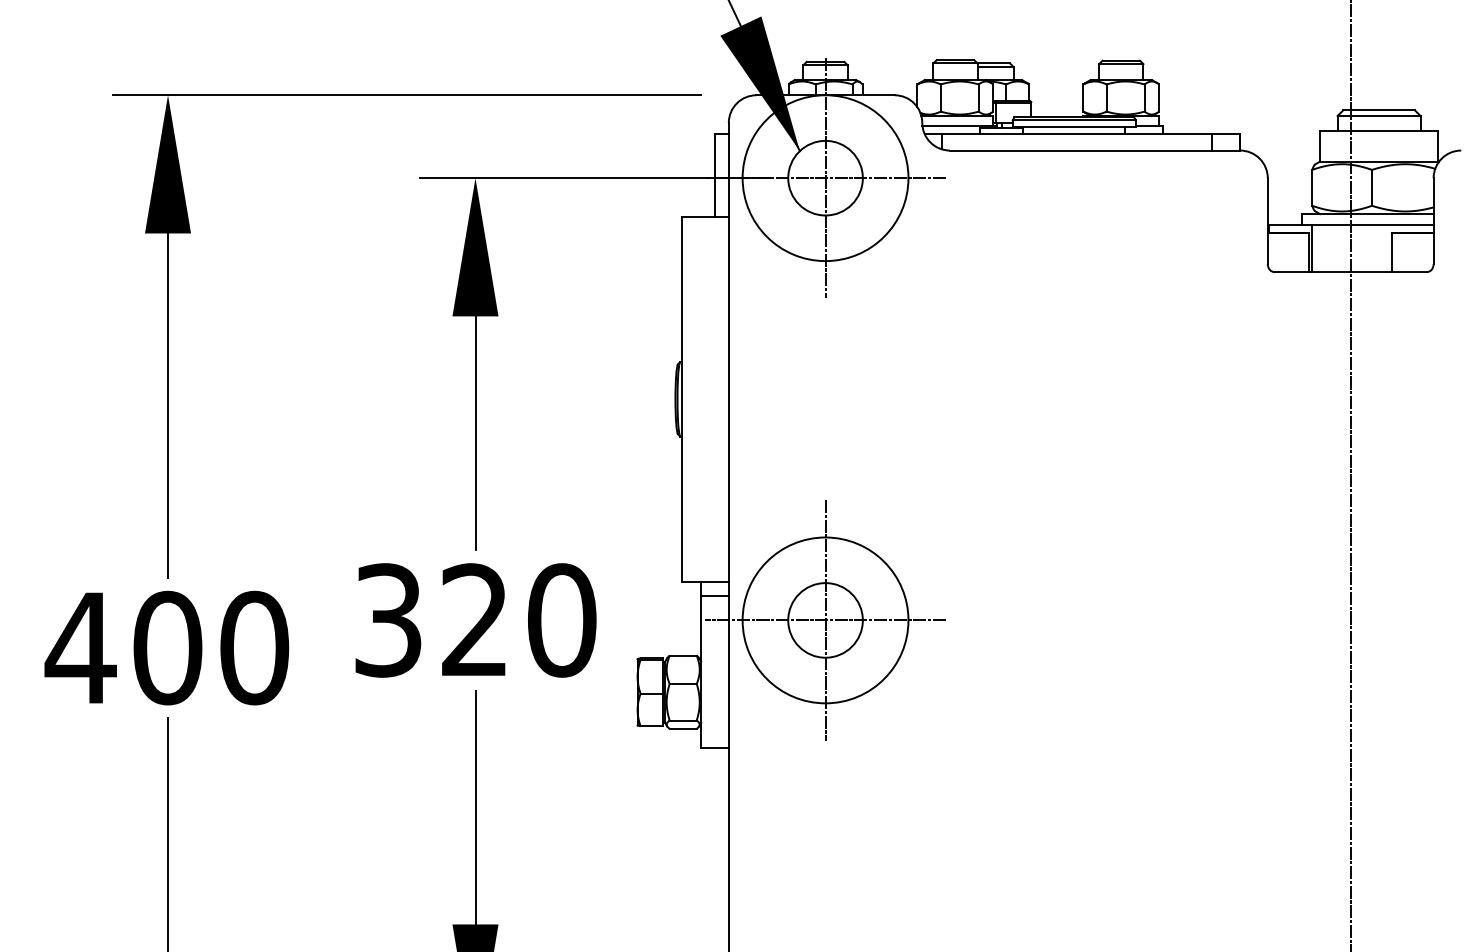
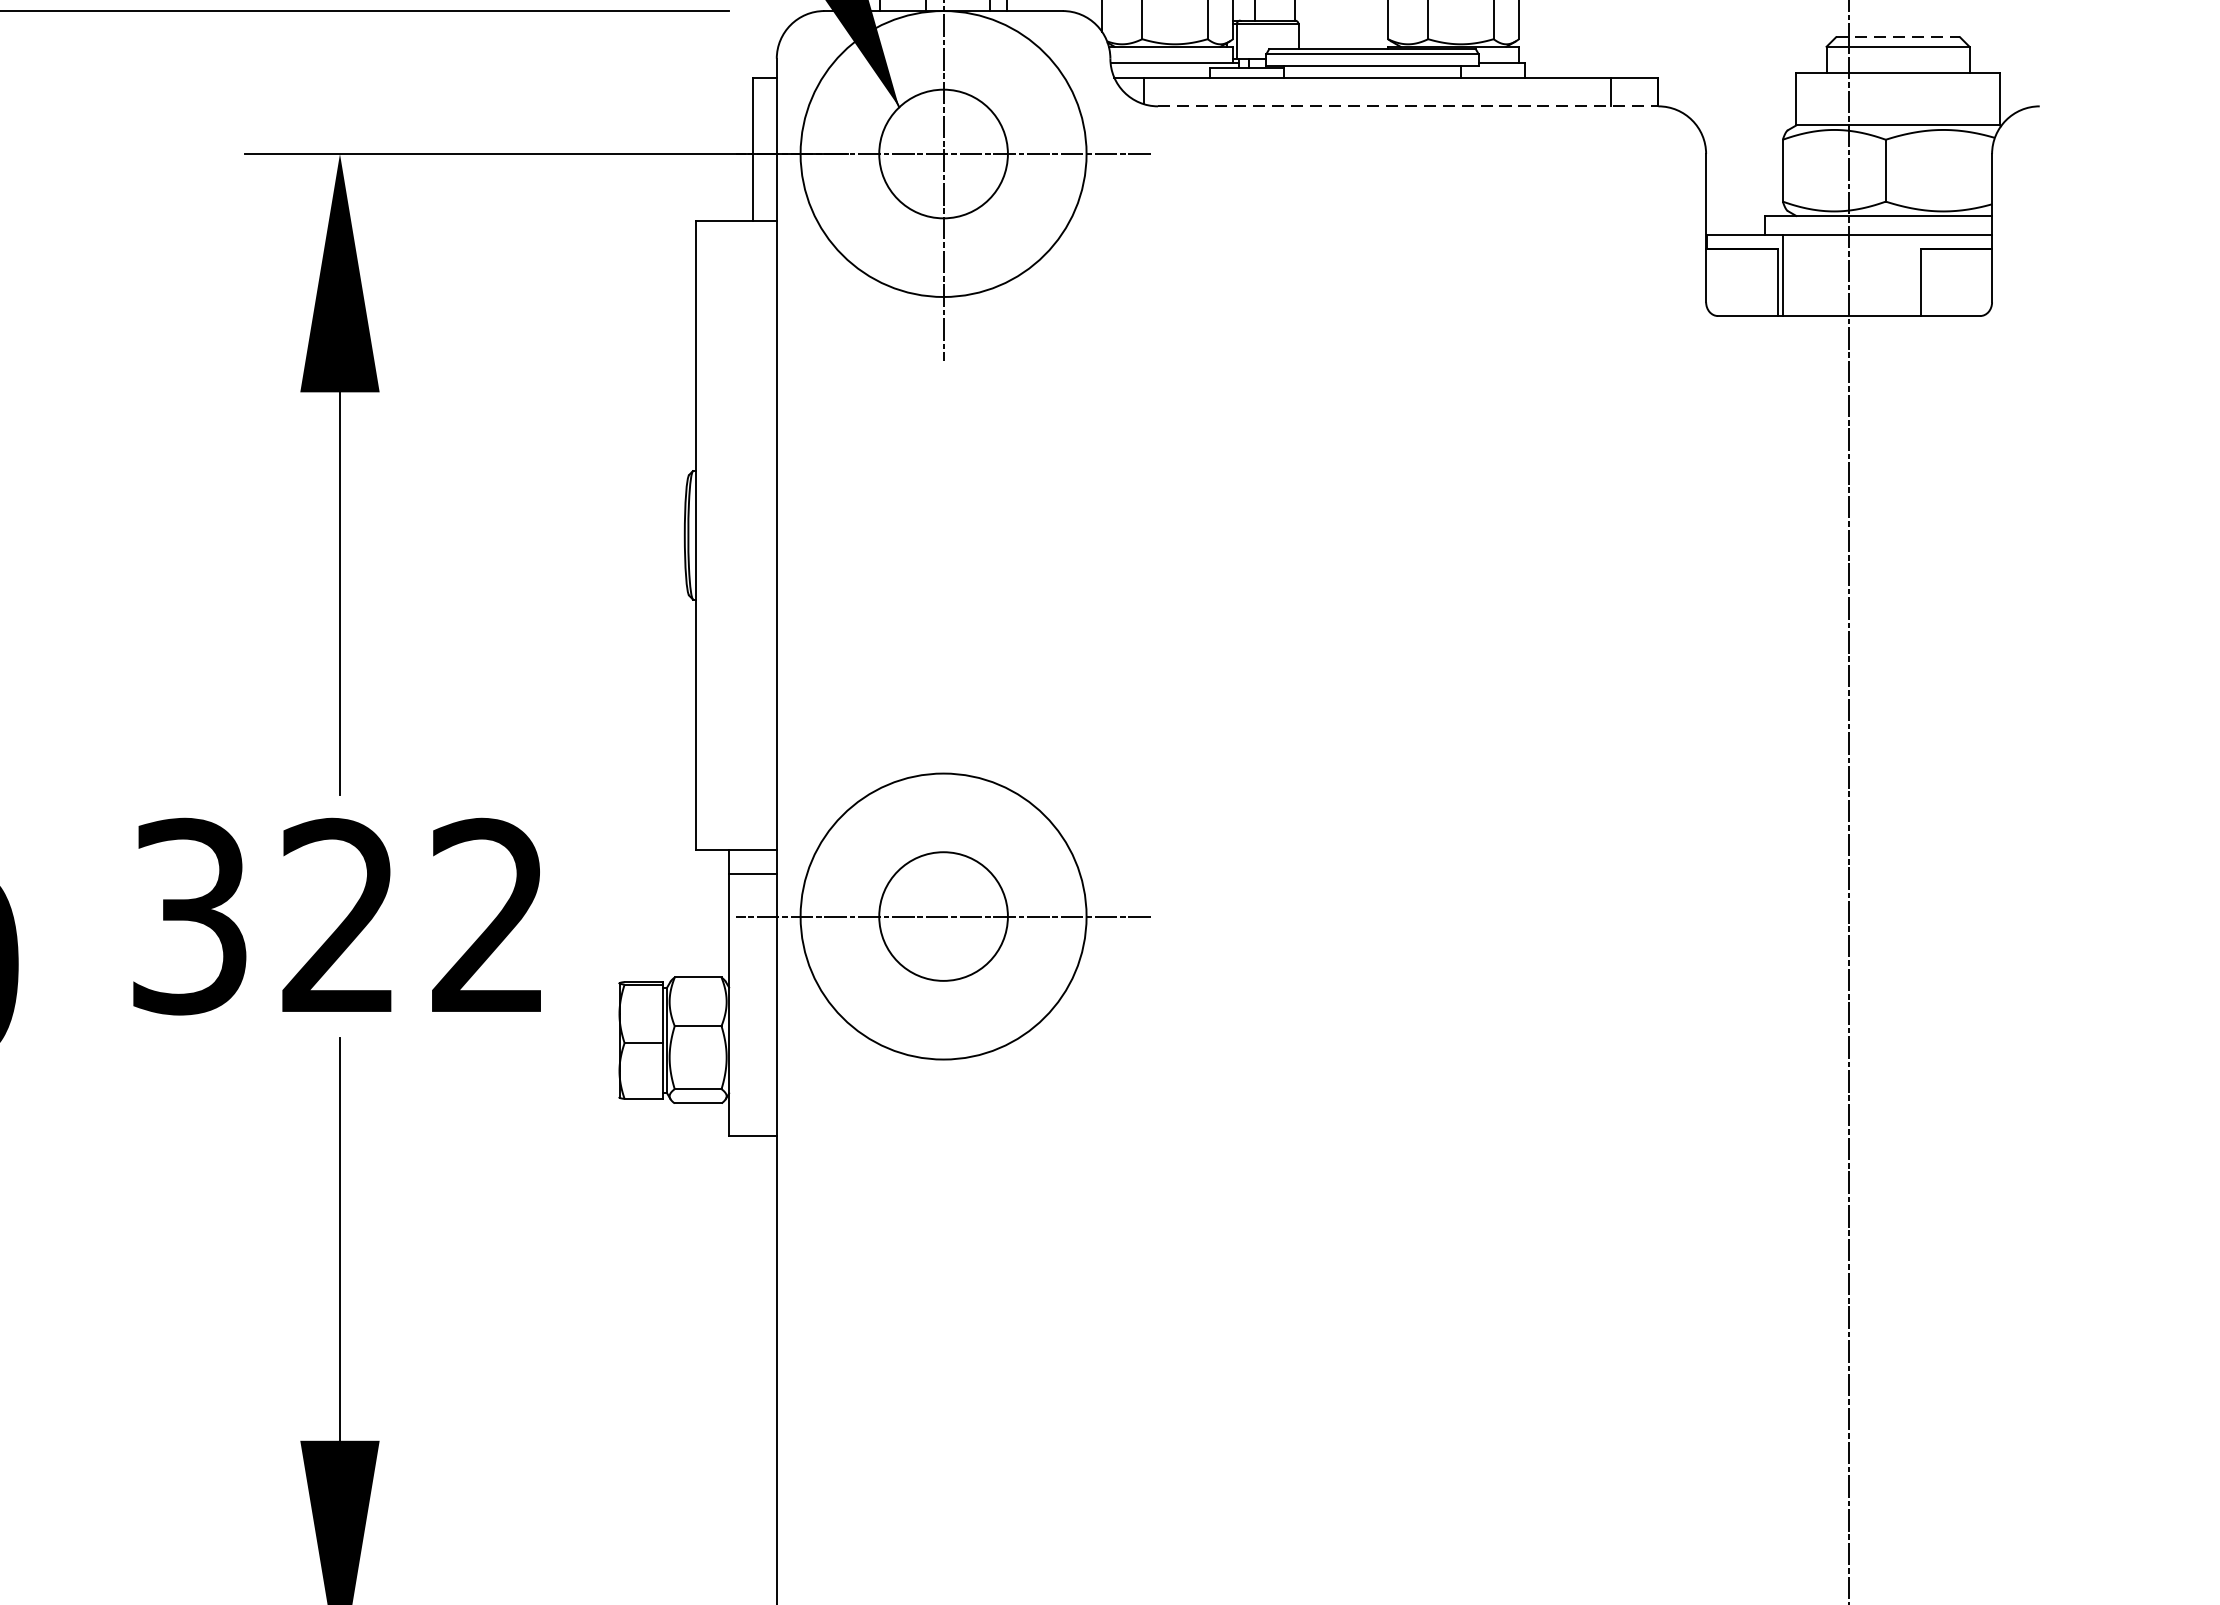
line: (1379, 110) -> (1898, 37), solid -> dashed
line: (1095, 150) -> (1409, 106), solid -> dashed
text: (562, 620) -> (490, 916), 320 -> 322
line: (825, 620) -> (943, 916), removed

